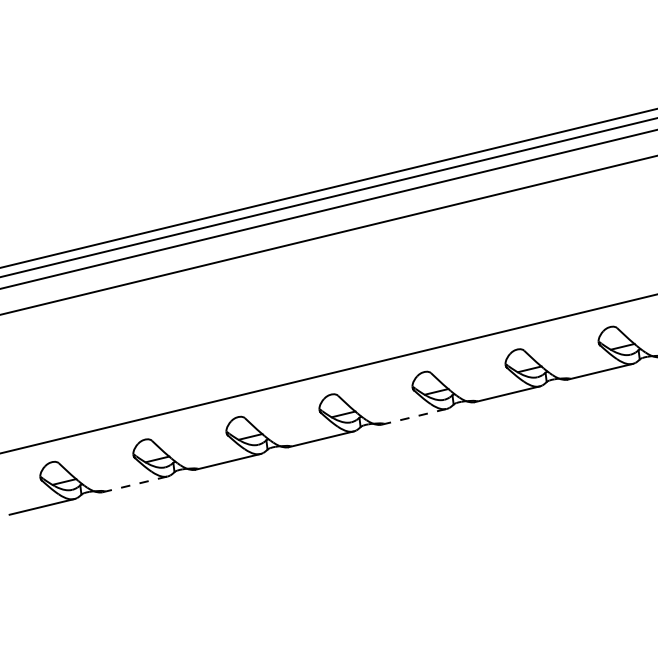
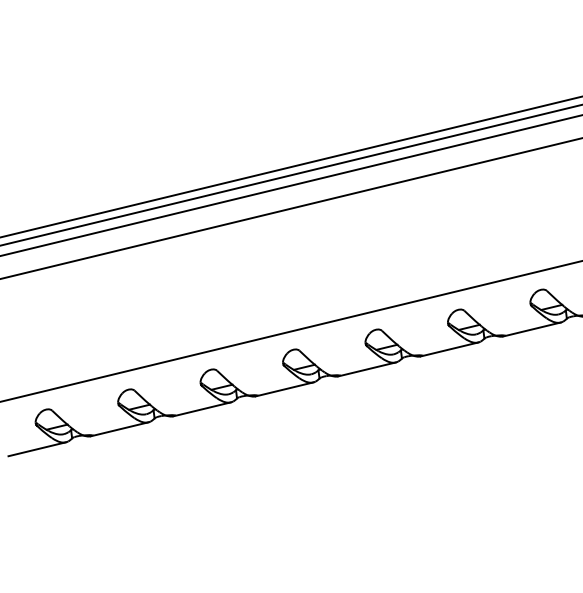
line: (414, 416) -> (367, 369), dashed -> solid
line: (134, 484) -> (119, 429), dashed -> solid

